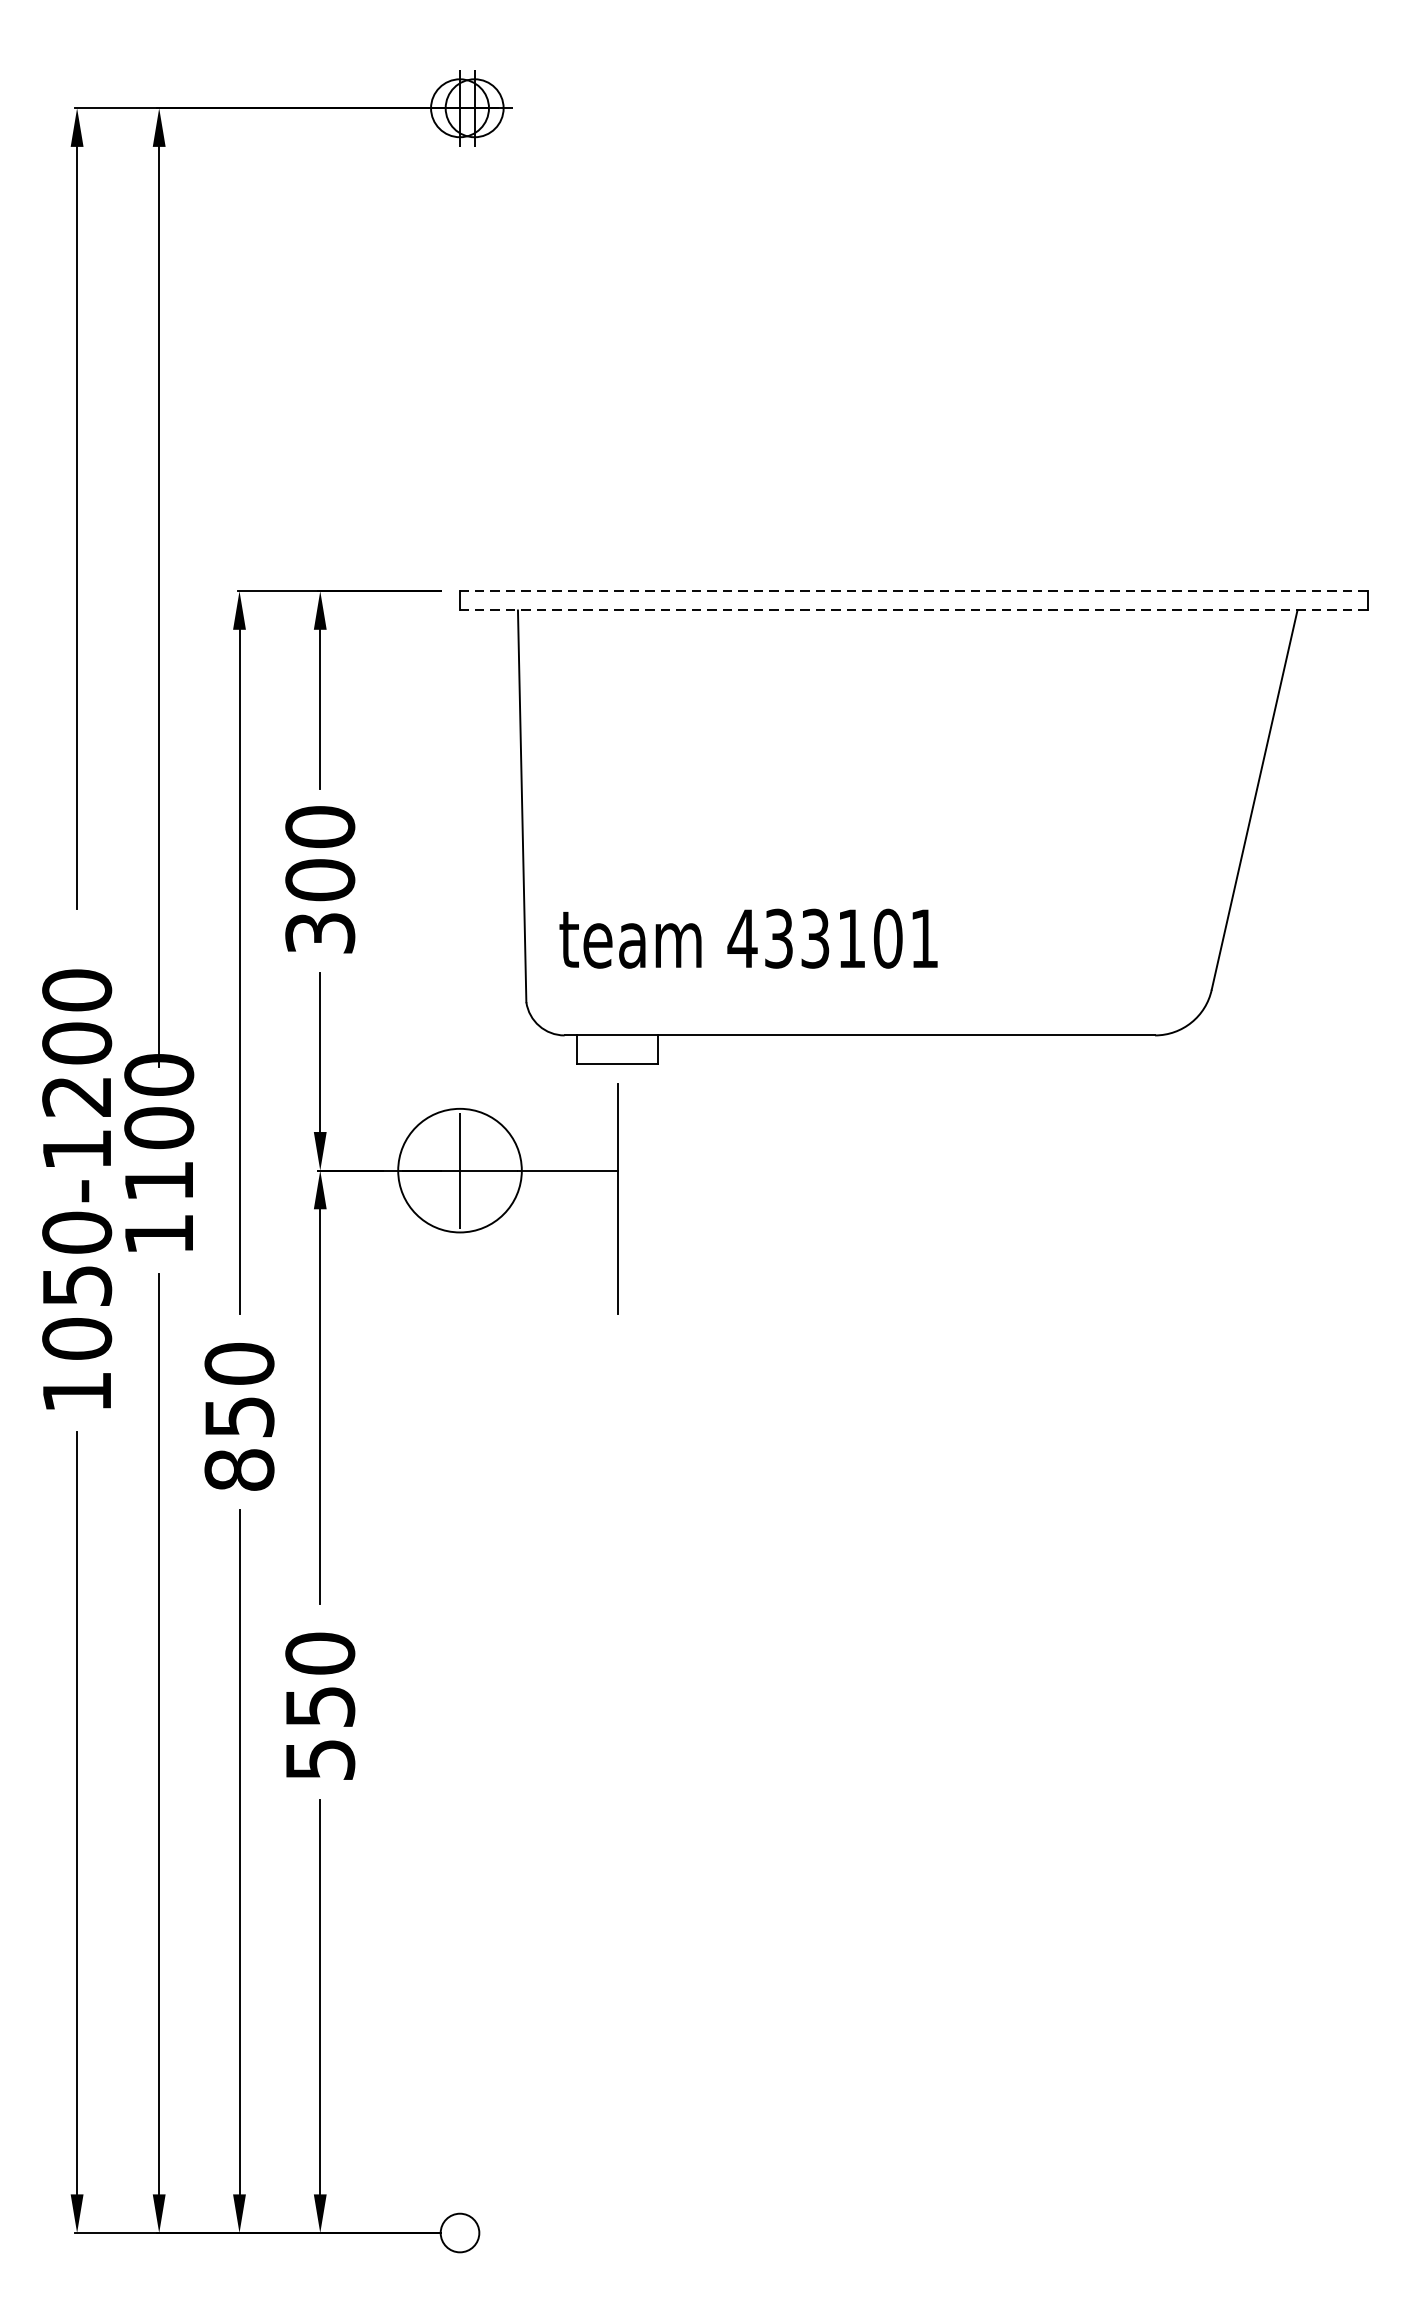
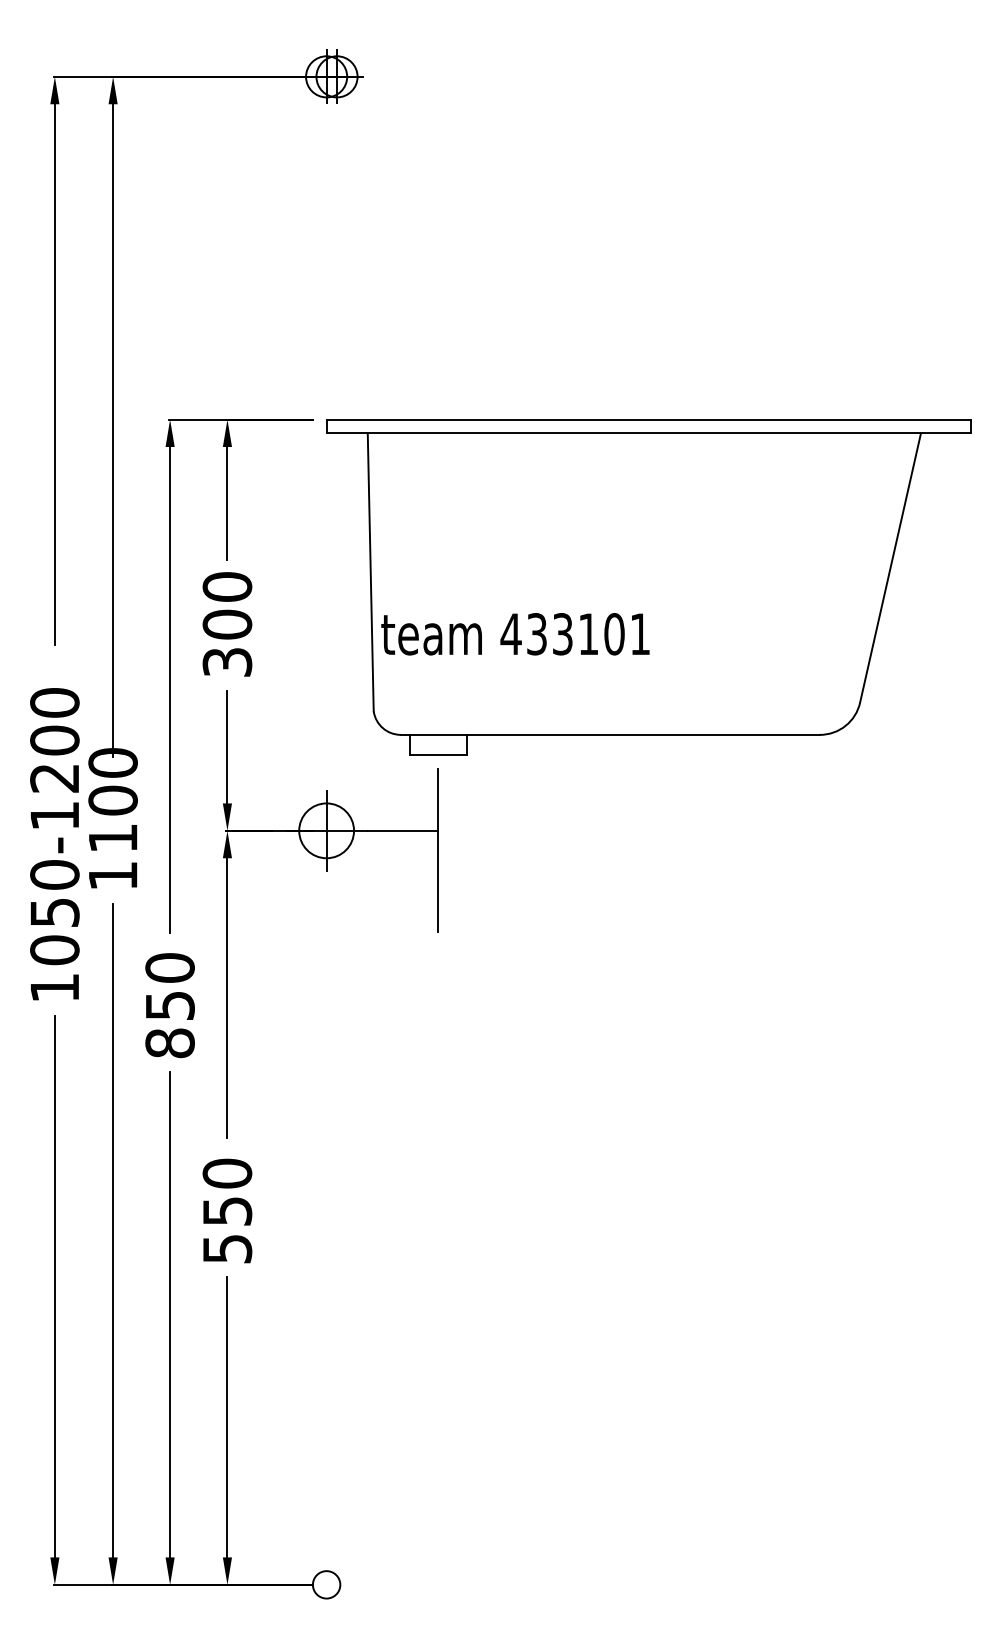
line: (913, 591) -> (648, 419), dashed -> solid
line: (913, 610) -> (648, 433), dashed -> solid
text: (748, 939) -> (515, 634), moved
circle: (459, 1170) -> (326, 830), size x0.62

